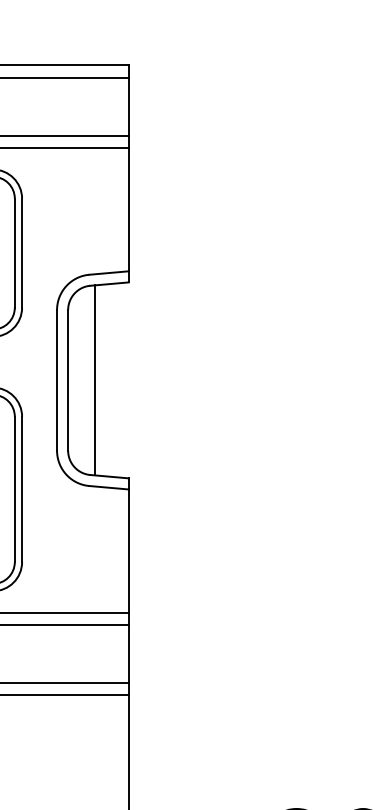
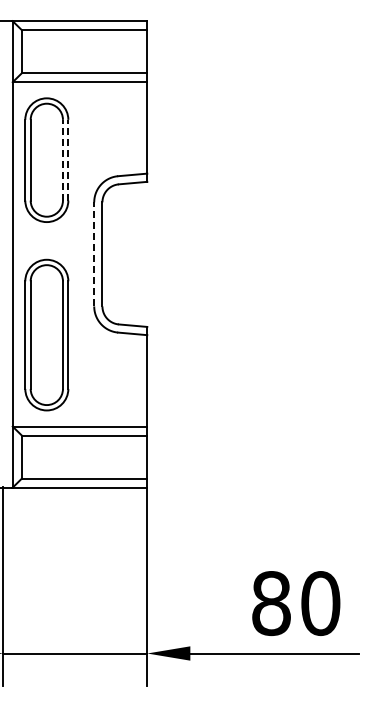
line: (14, 252) -> (62, 159), solid -> dashed
line: (22, 252) -> (68, 159), solid -> dashed
line: (57, 379) -> (94, 253), solid -> dashed
line: (95, 380) -> (122, 254), removed

